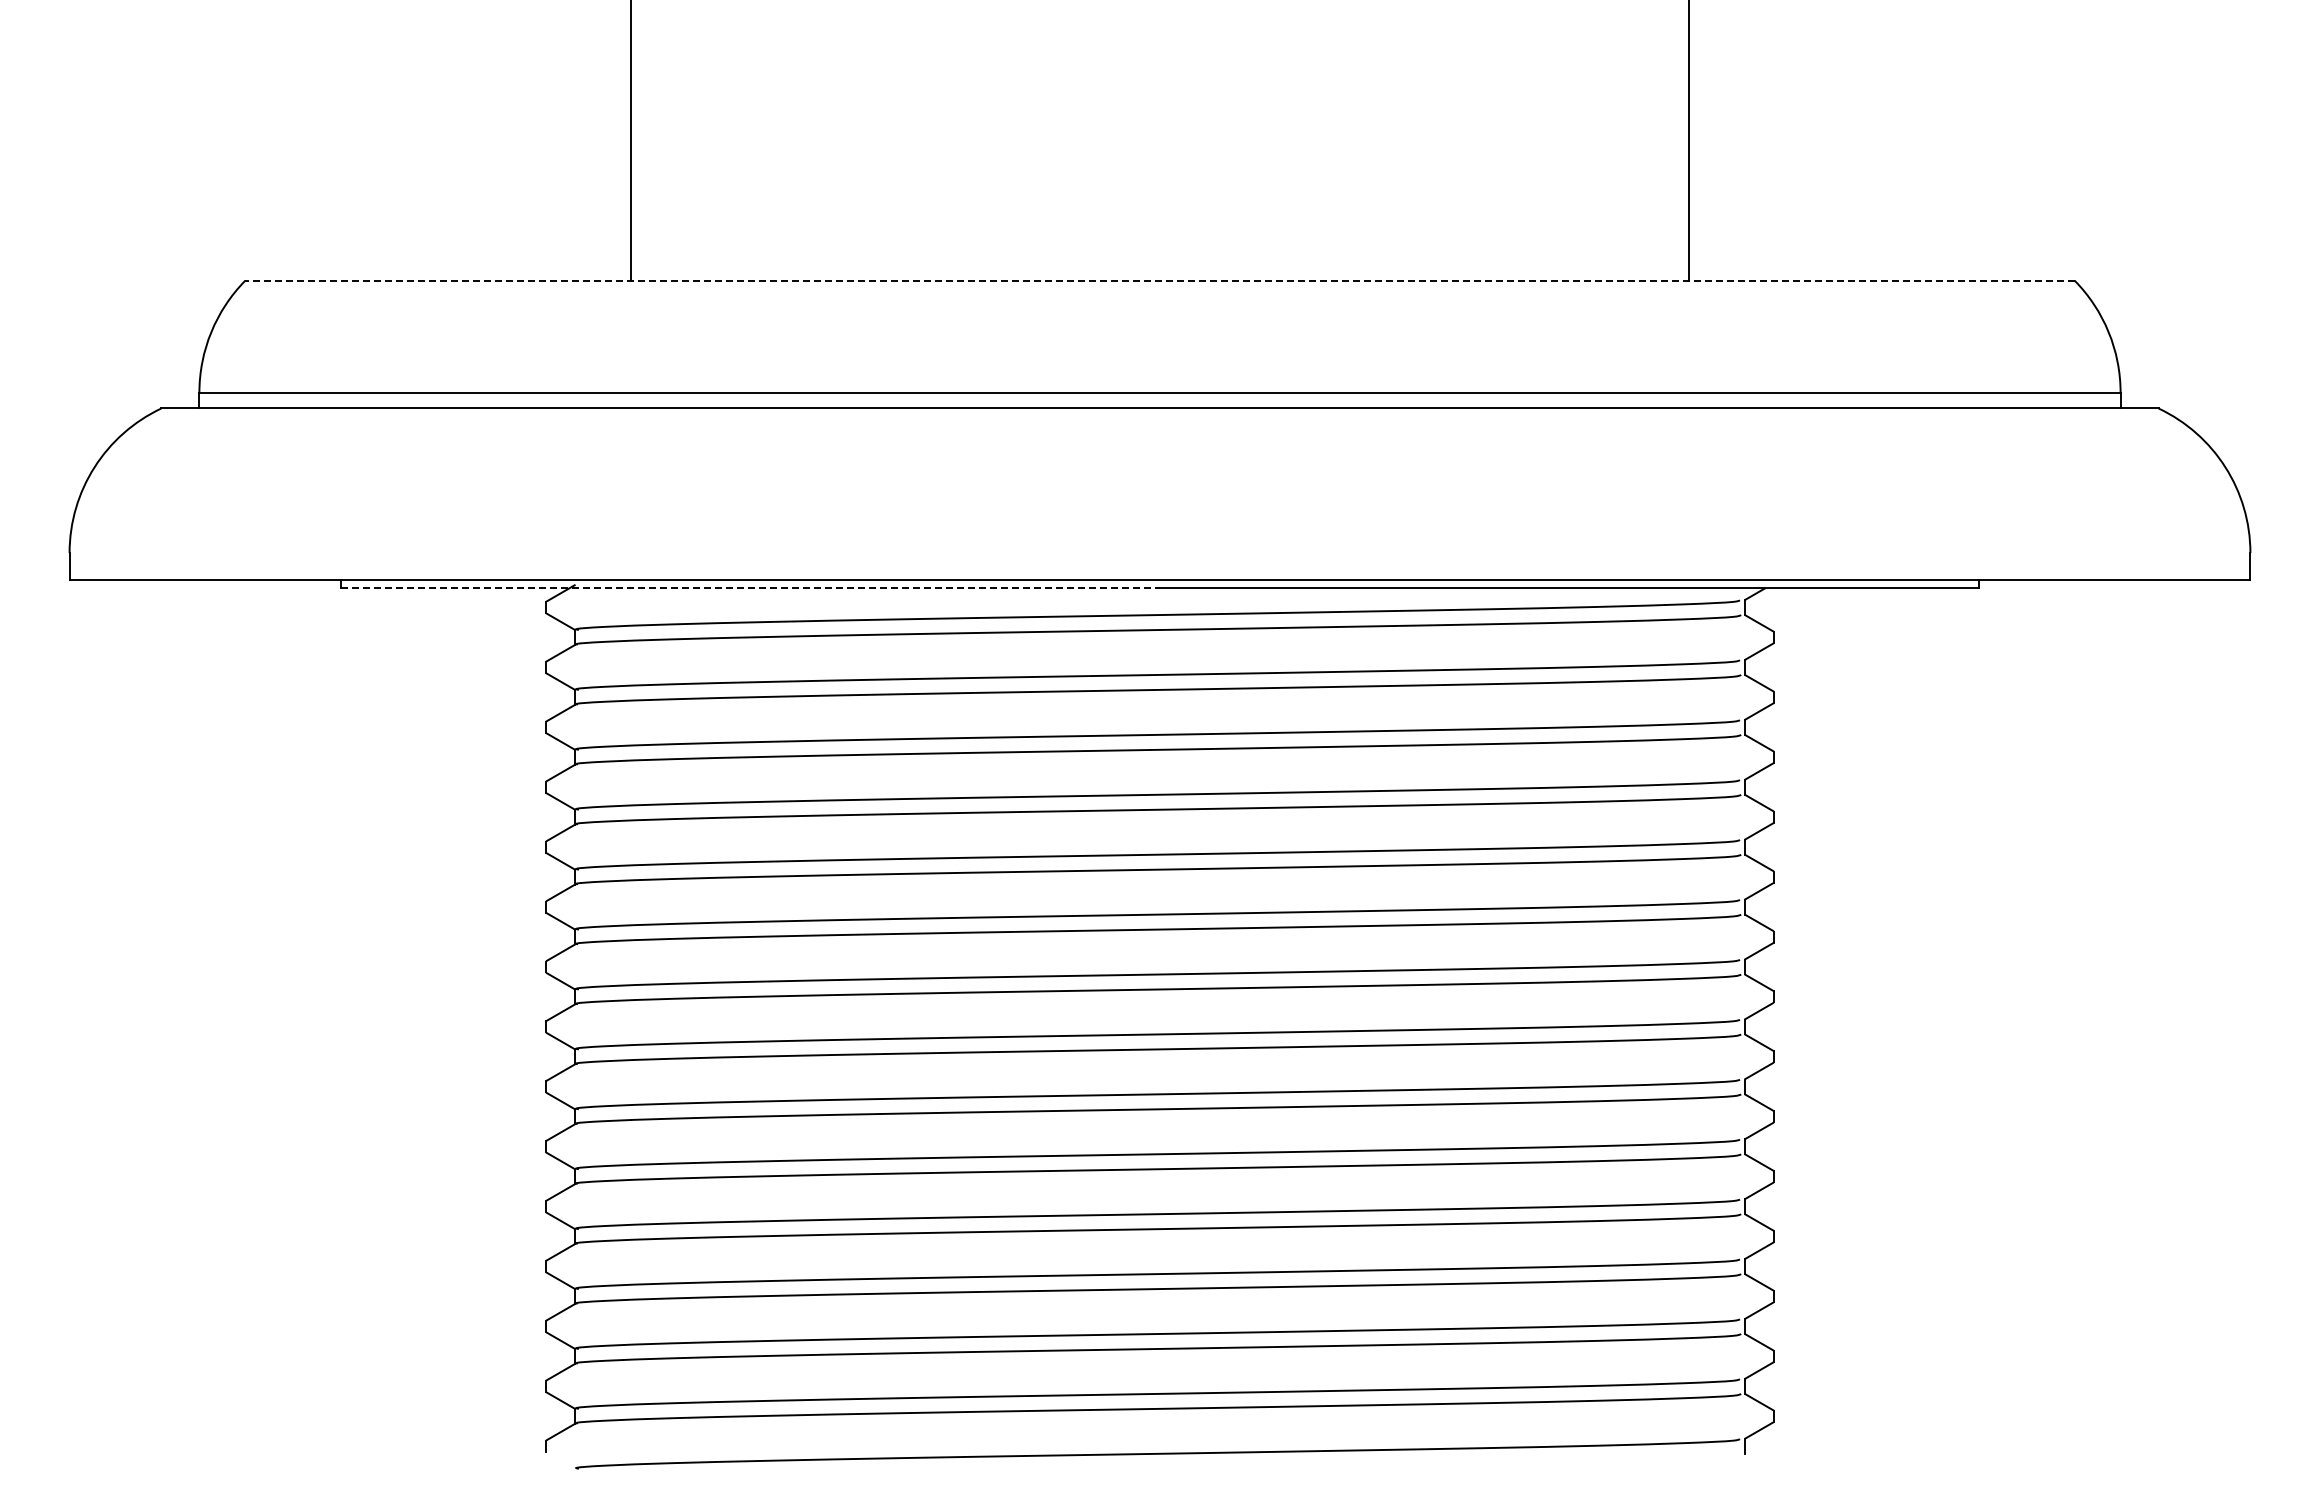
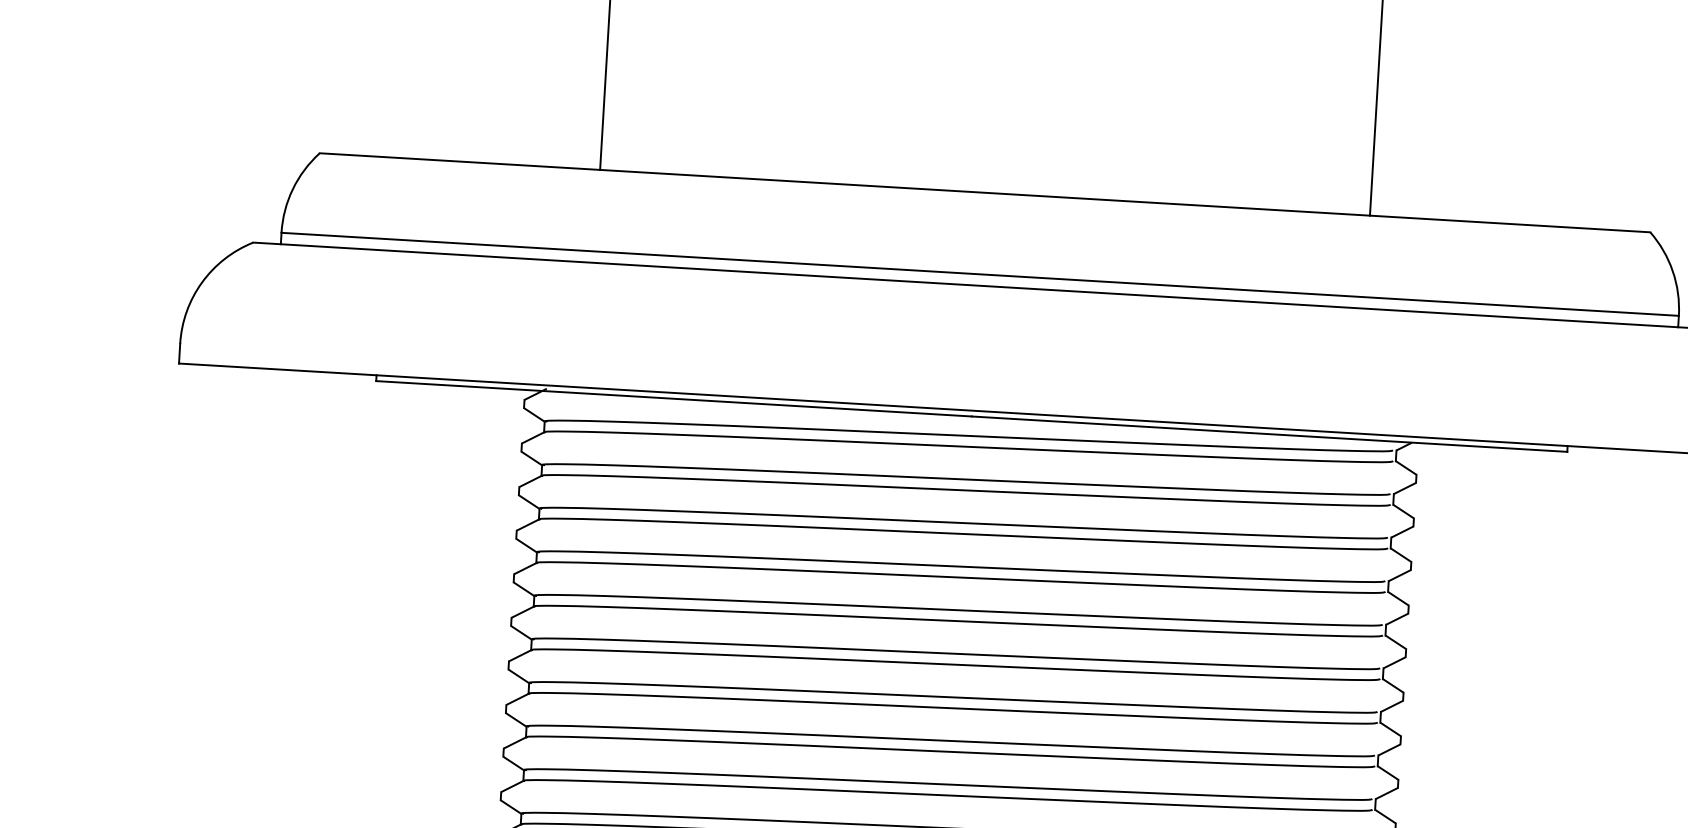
line: (1160, 280) -> (985, 192), dashed -> solid
line: (751, 588) -> (674, 399), dashed -> solid

